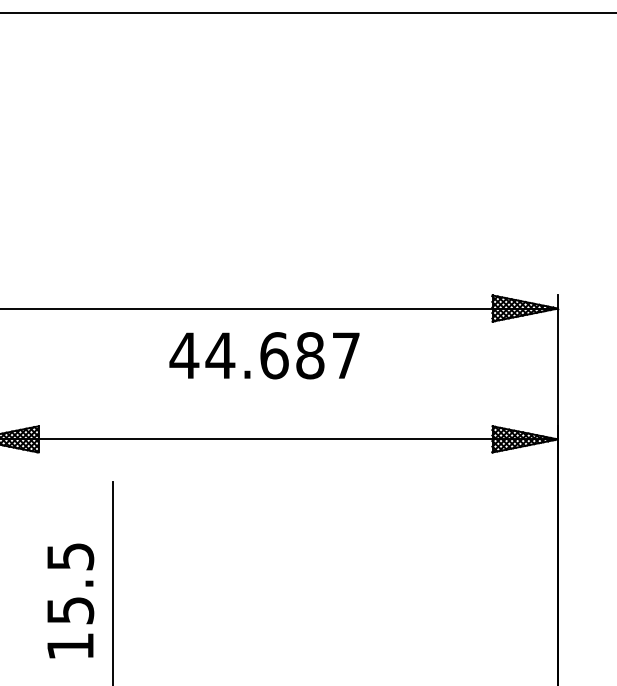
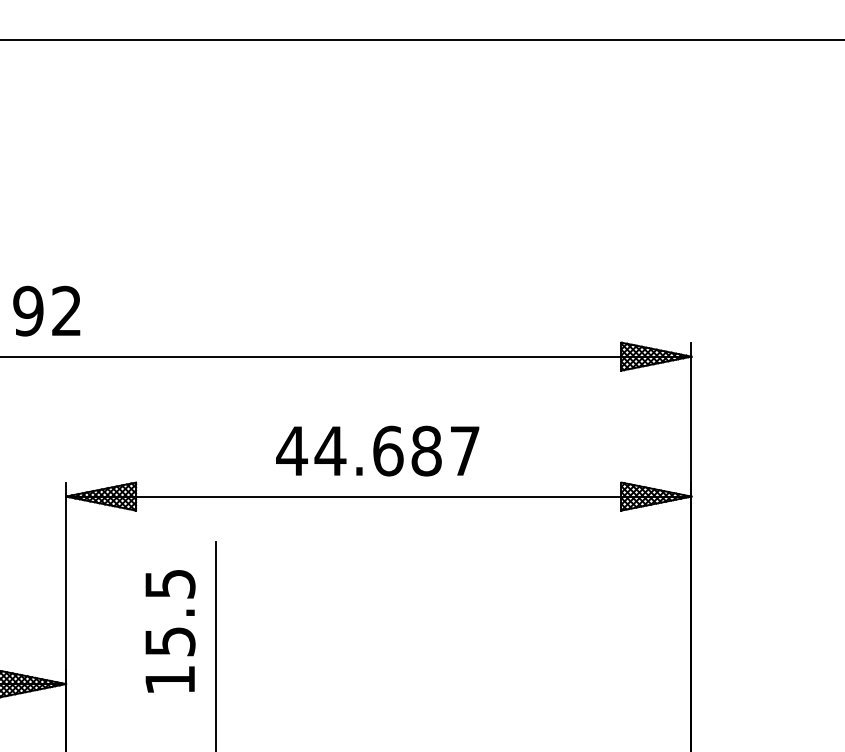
text: (264, 355) -> (377, 450), moved
text: (70, 601) -> (170, 631), moved

